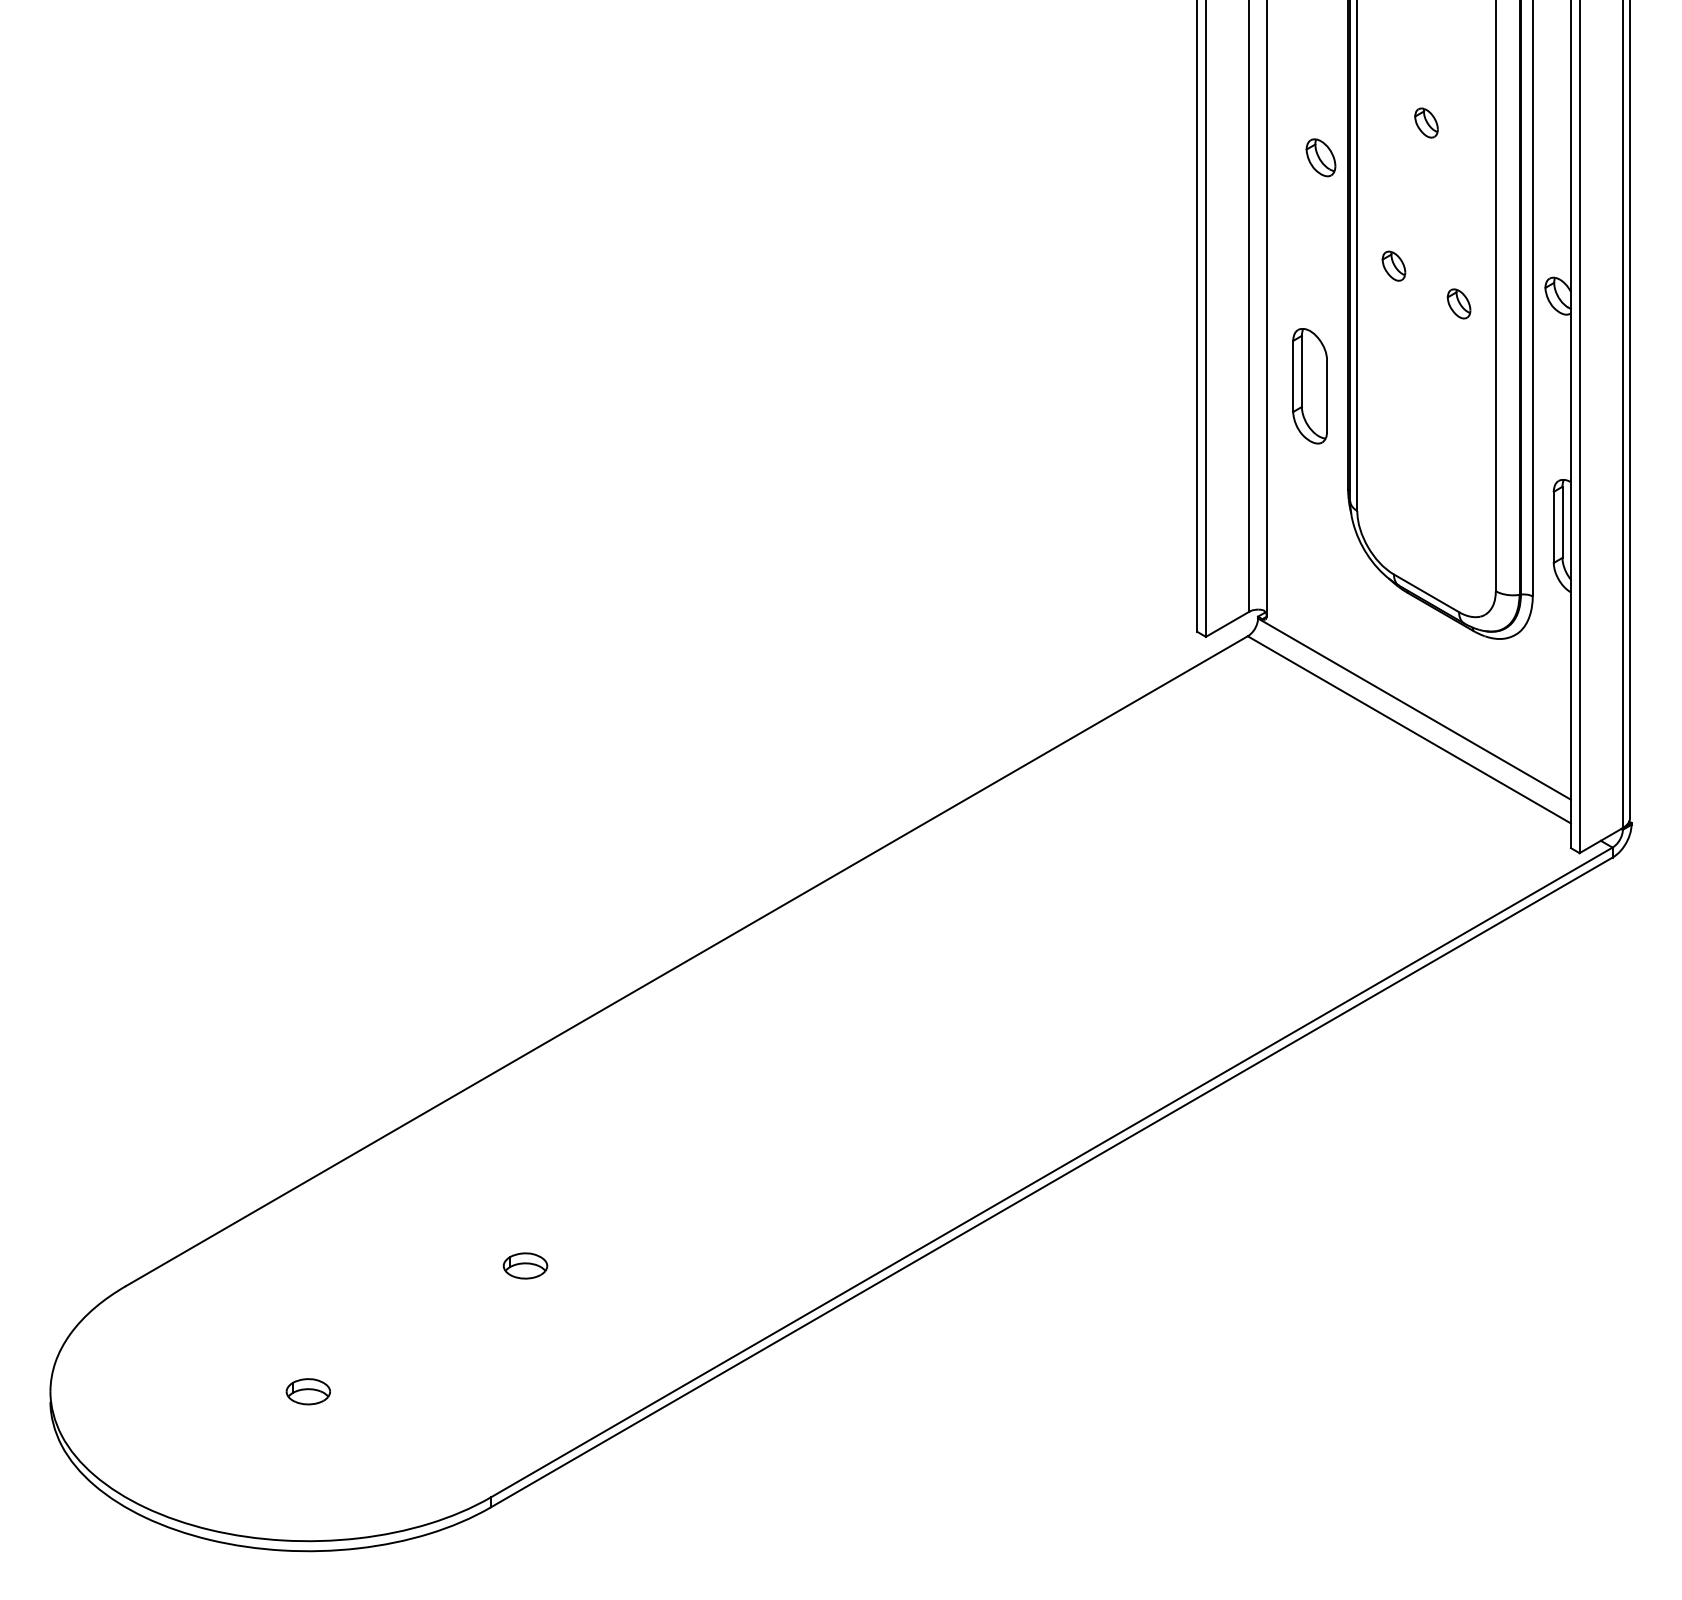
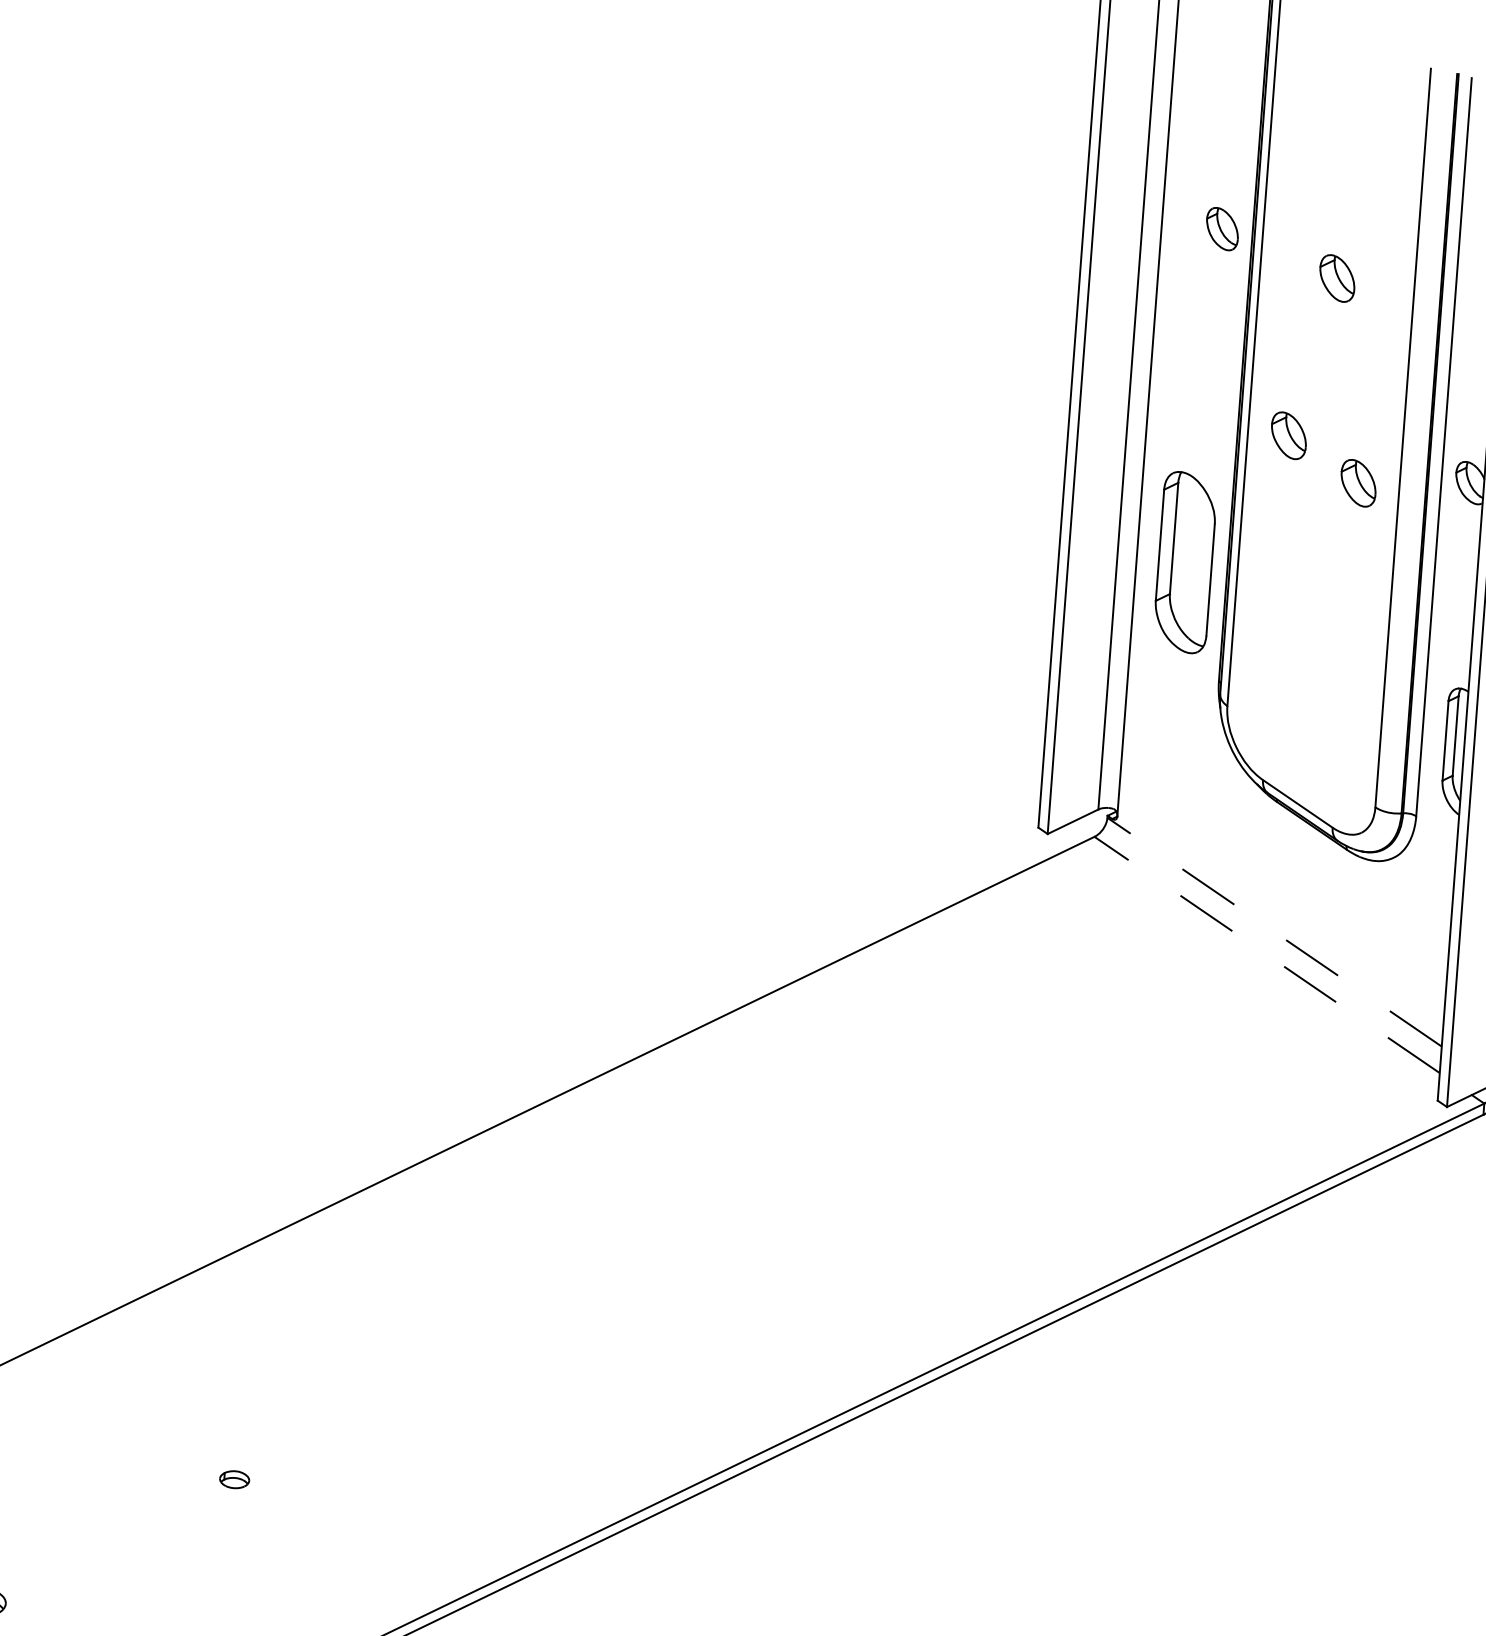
part: (1426, 122) -> (1337, 277), size x1.4
part: (1320, 157) -> (1221, 228), moved
part: (1393, 265) -> (1288, 434), size x1.4
part: (1458, 303) -> (1357, 482), size x1.4
part: (1309, 386) -> (1184, 562), size x1.4
line: (1414, 709) -> (1274, 932), solid -> dashed
line: (1409, 729) -> (1267, 954), solid -> dashed
part: (525, 1265) -> (234, 1479), size x0.6

